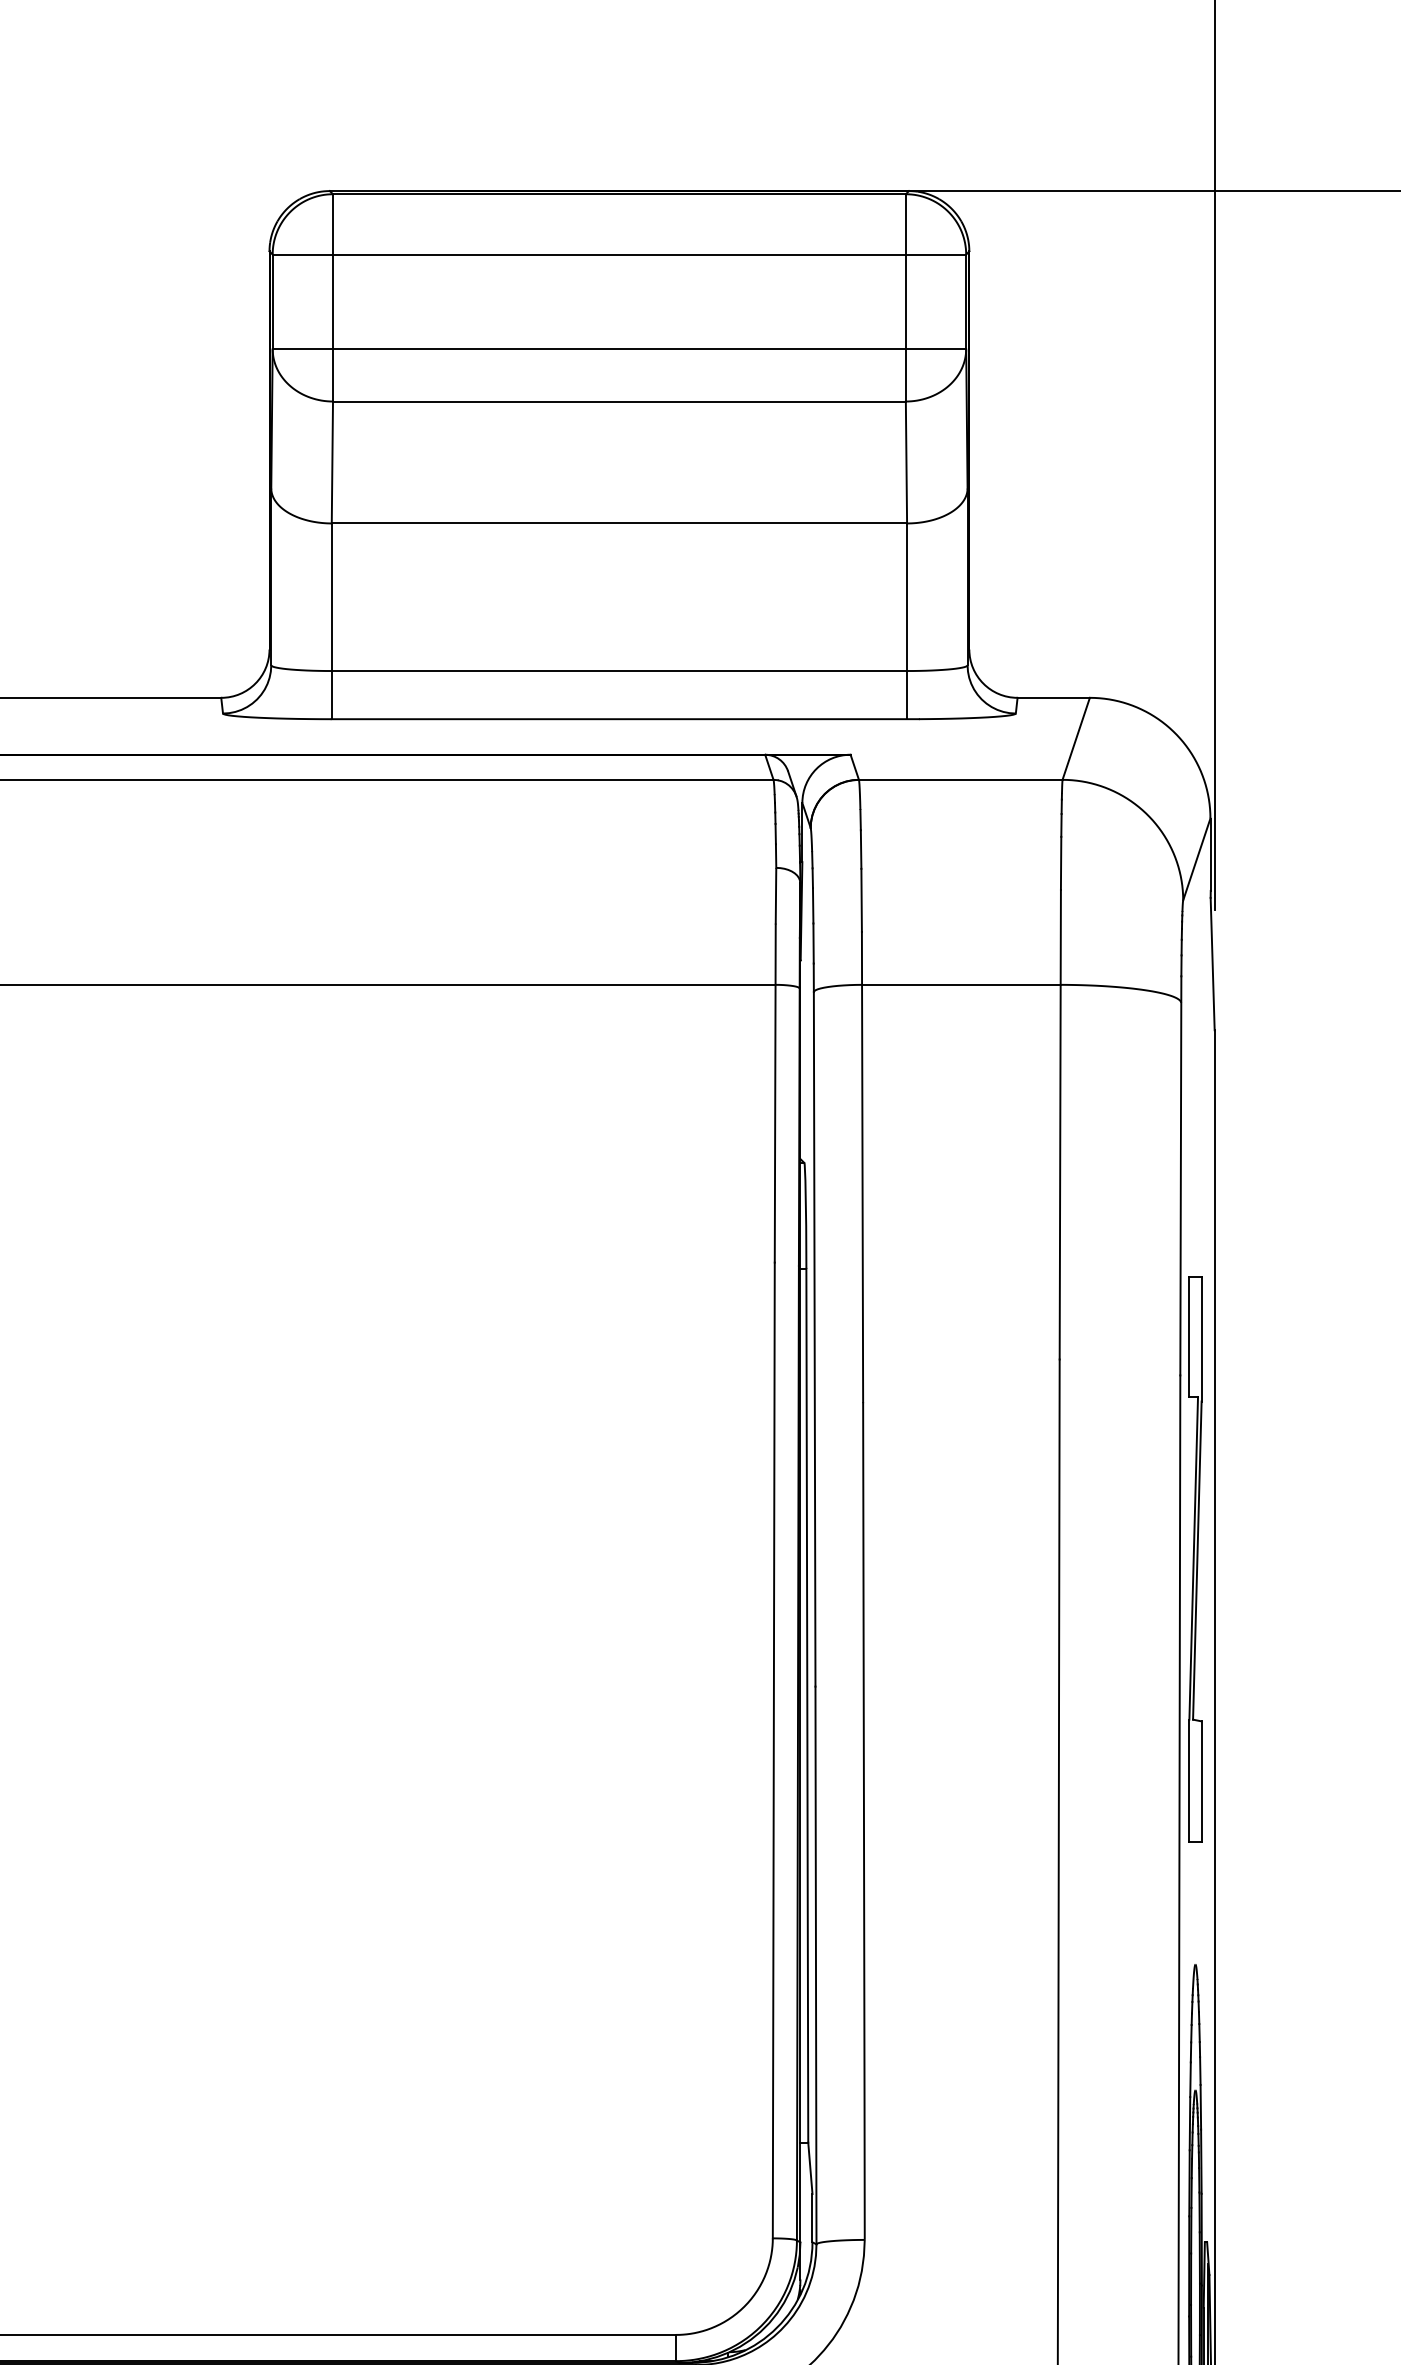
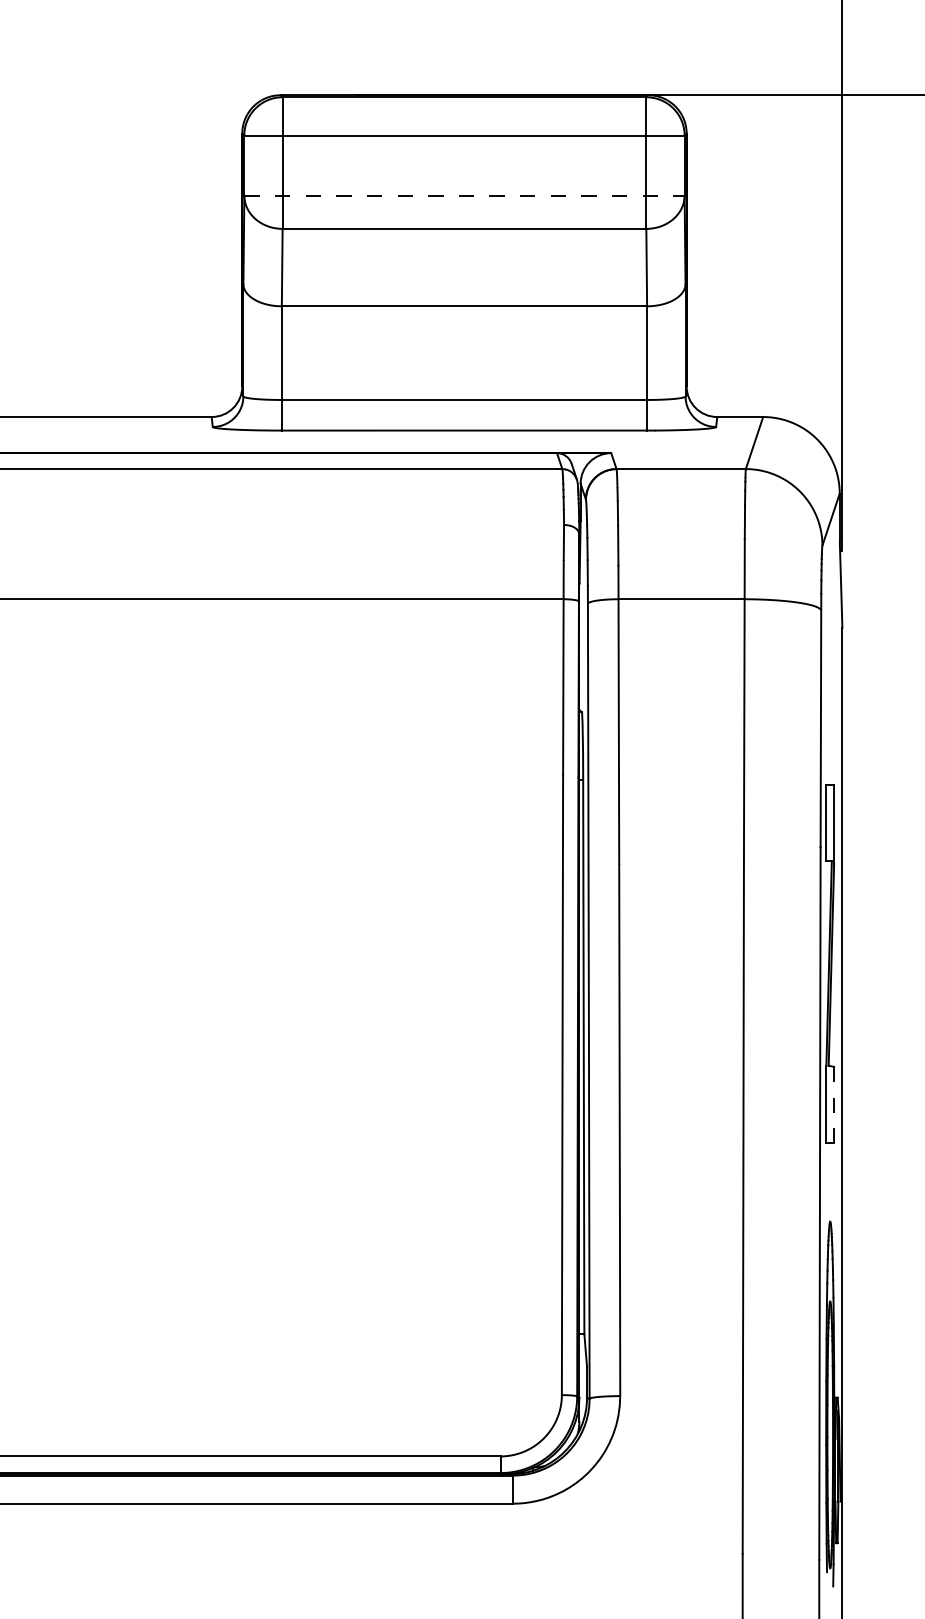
line: (619, 348) -> (464, 195), solid -> dashed
line: (1202, 1782) -> (834, 1105), solid -> dashed

